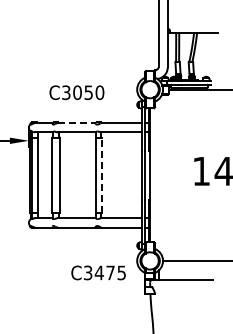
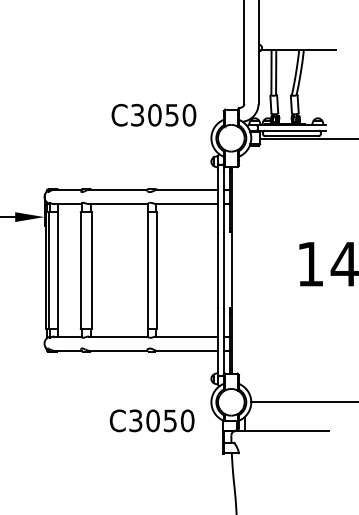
text: (76, 92) -> (153, 114), moved
line: (76, 123) -> (117, 190), dashed -> solid
line: (101, 175) -> (156, 270), dashed -> solid
text: (110, 272) -> (170, 420), C3475 -> C3050

